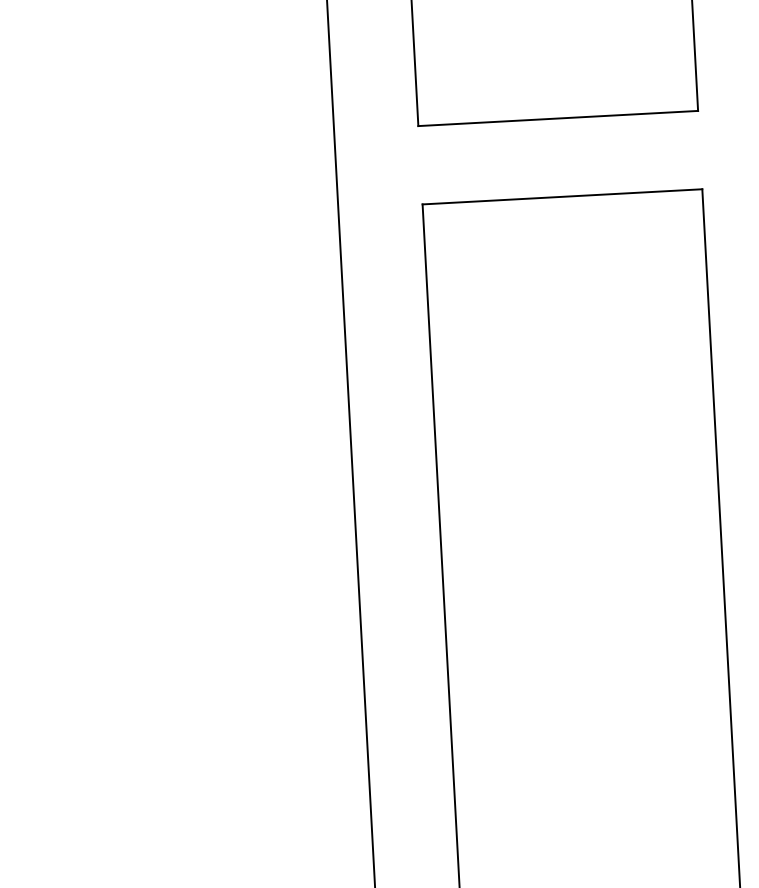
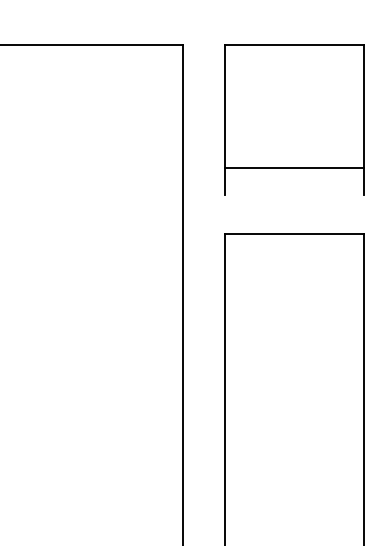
line: (558, 118) -> (294, 168), moved

